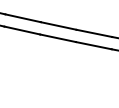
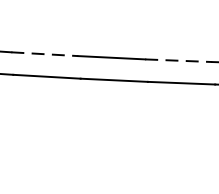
line: (23, 18) -> (45, 54), solid -> dashed
line: (94, 33) -> (179, 60), solid -> dashed

